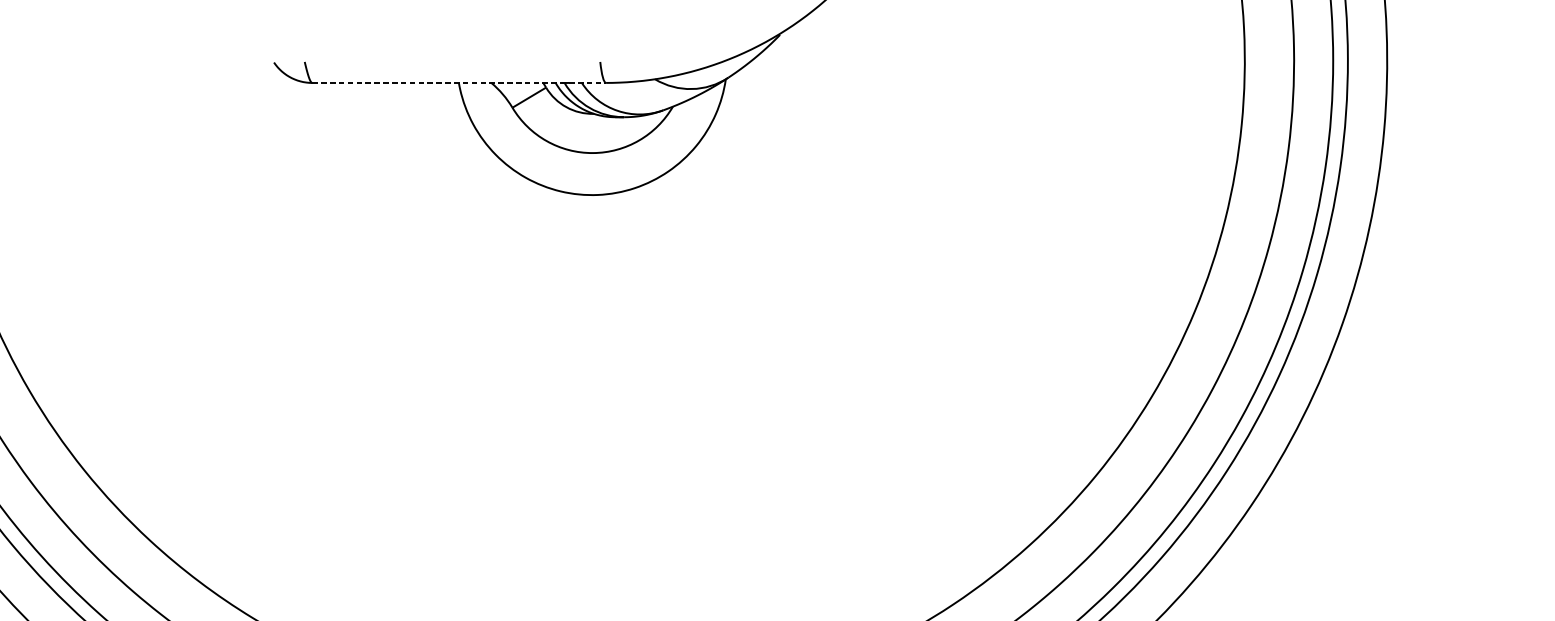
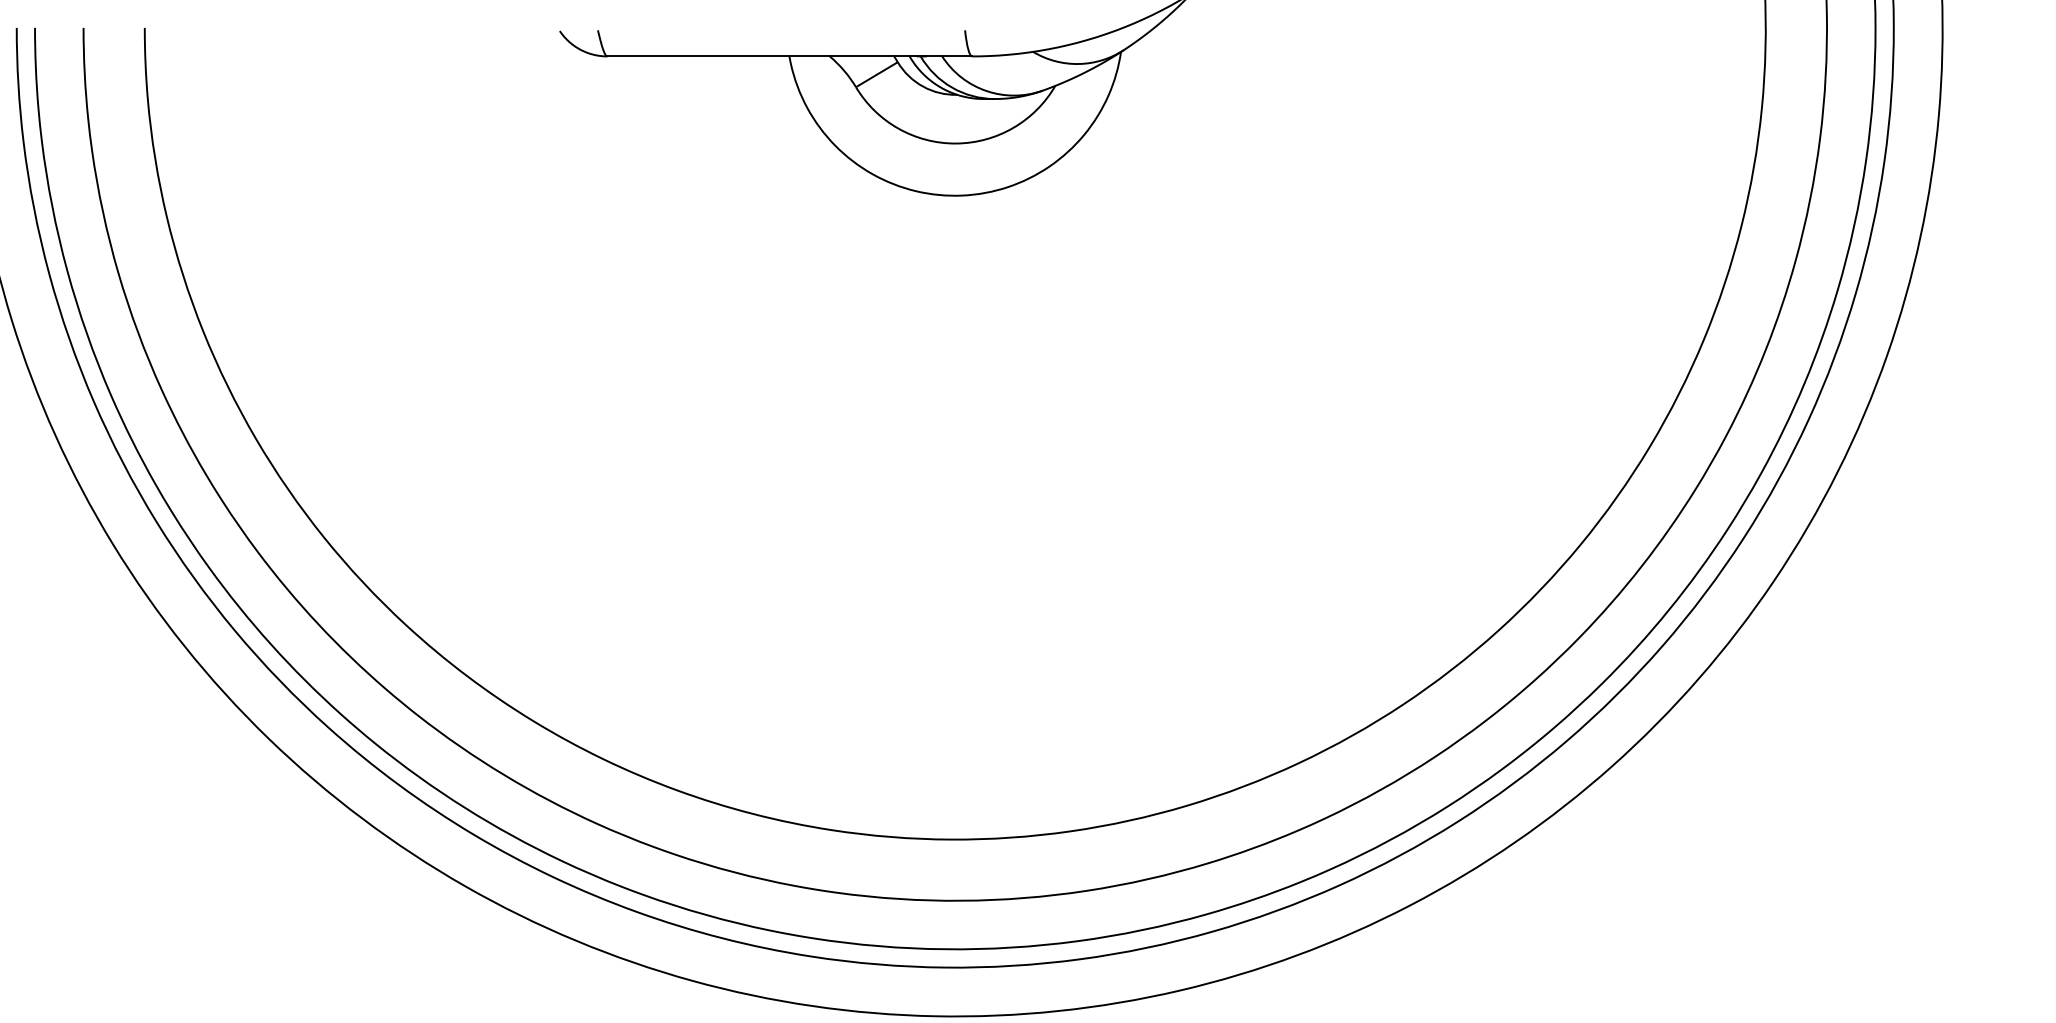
line: (459, 83) -> (790, 56), dashed -> solid

